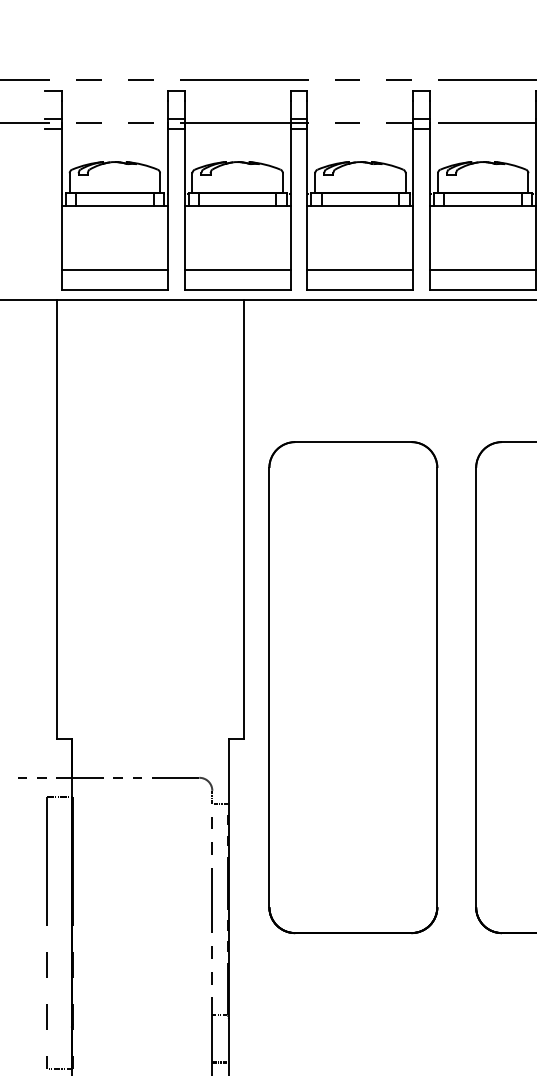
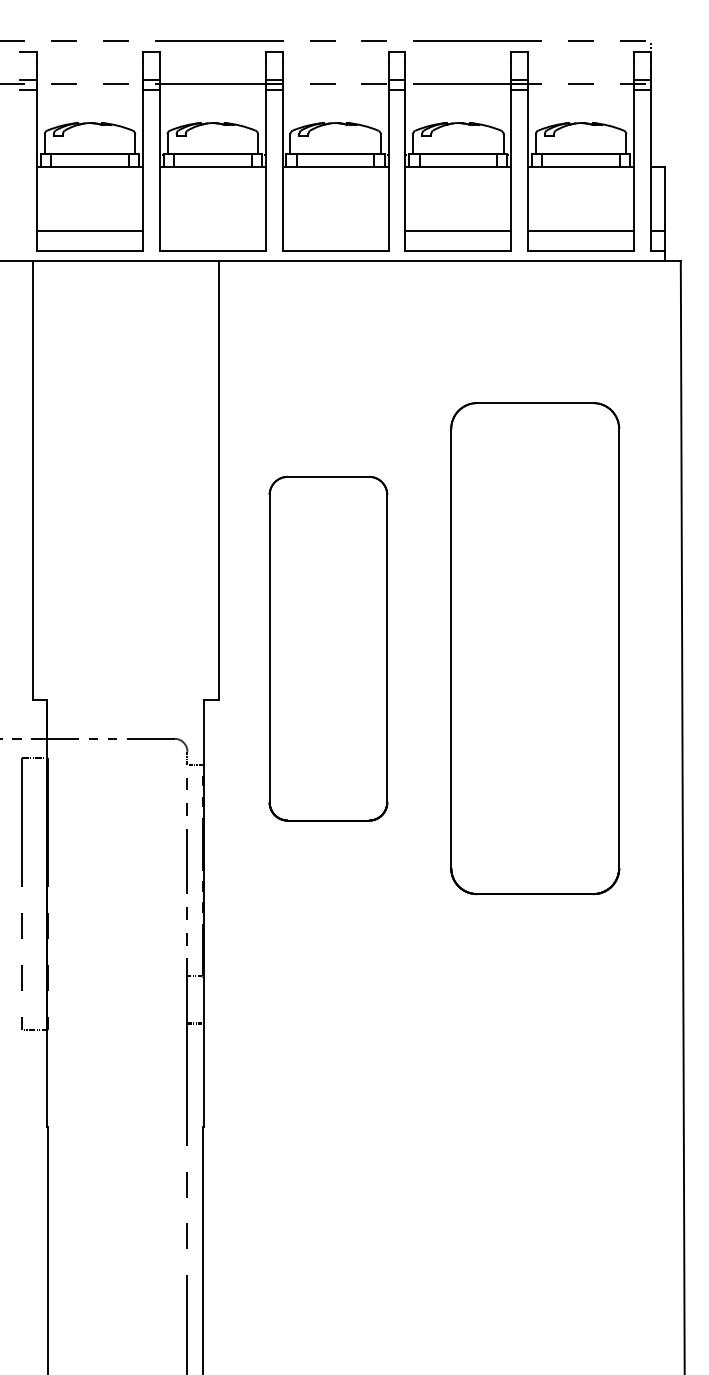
line: (237, 270) -> (212, 231), removed
line: (360, 270) -> (335, 231), removed
part: (353, 687) -> (328, 648), size x0.7

